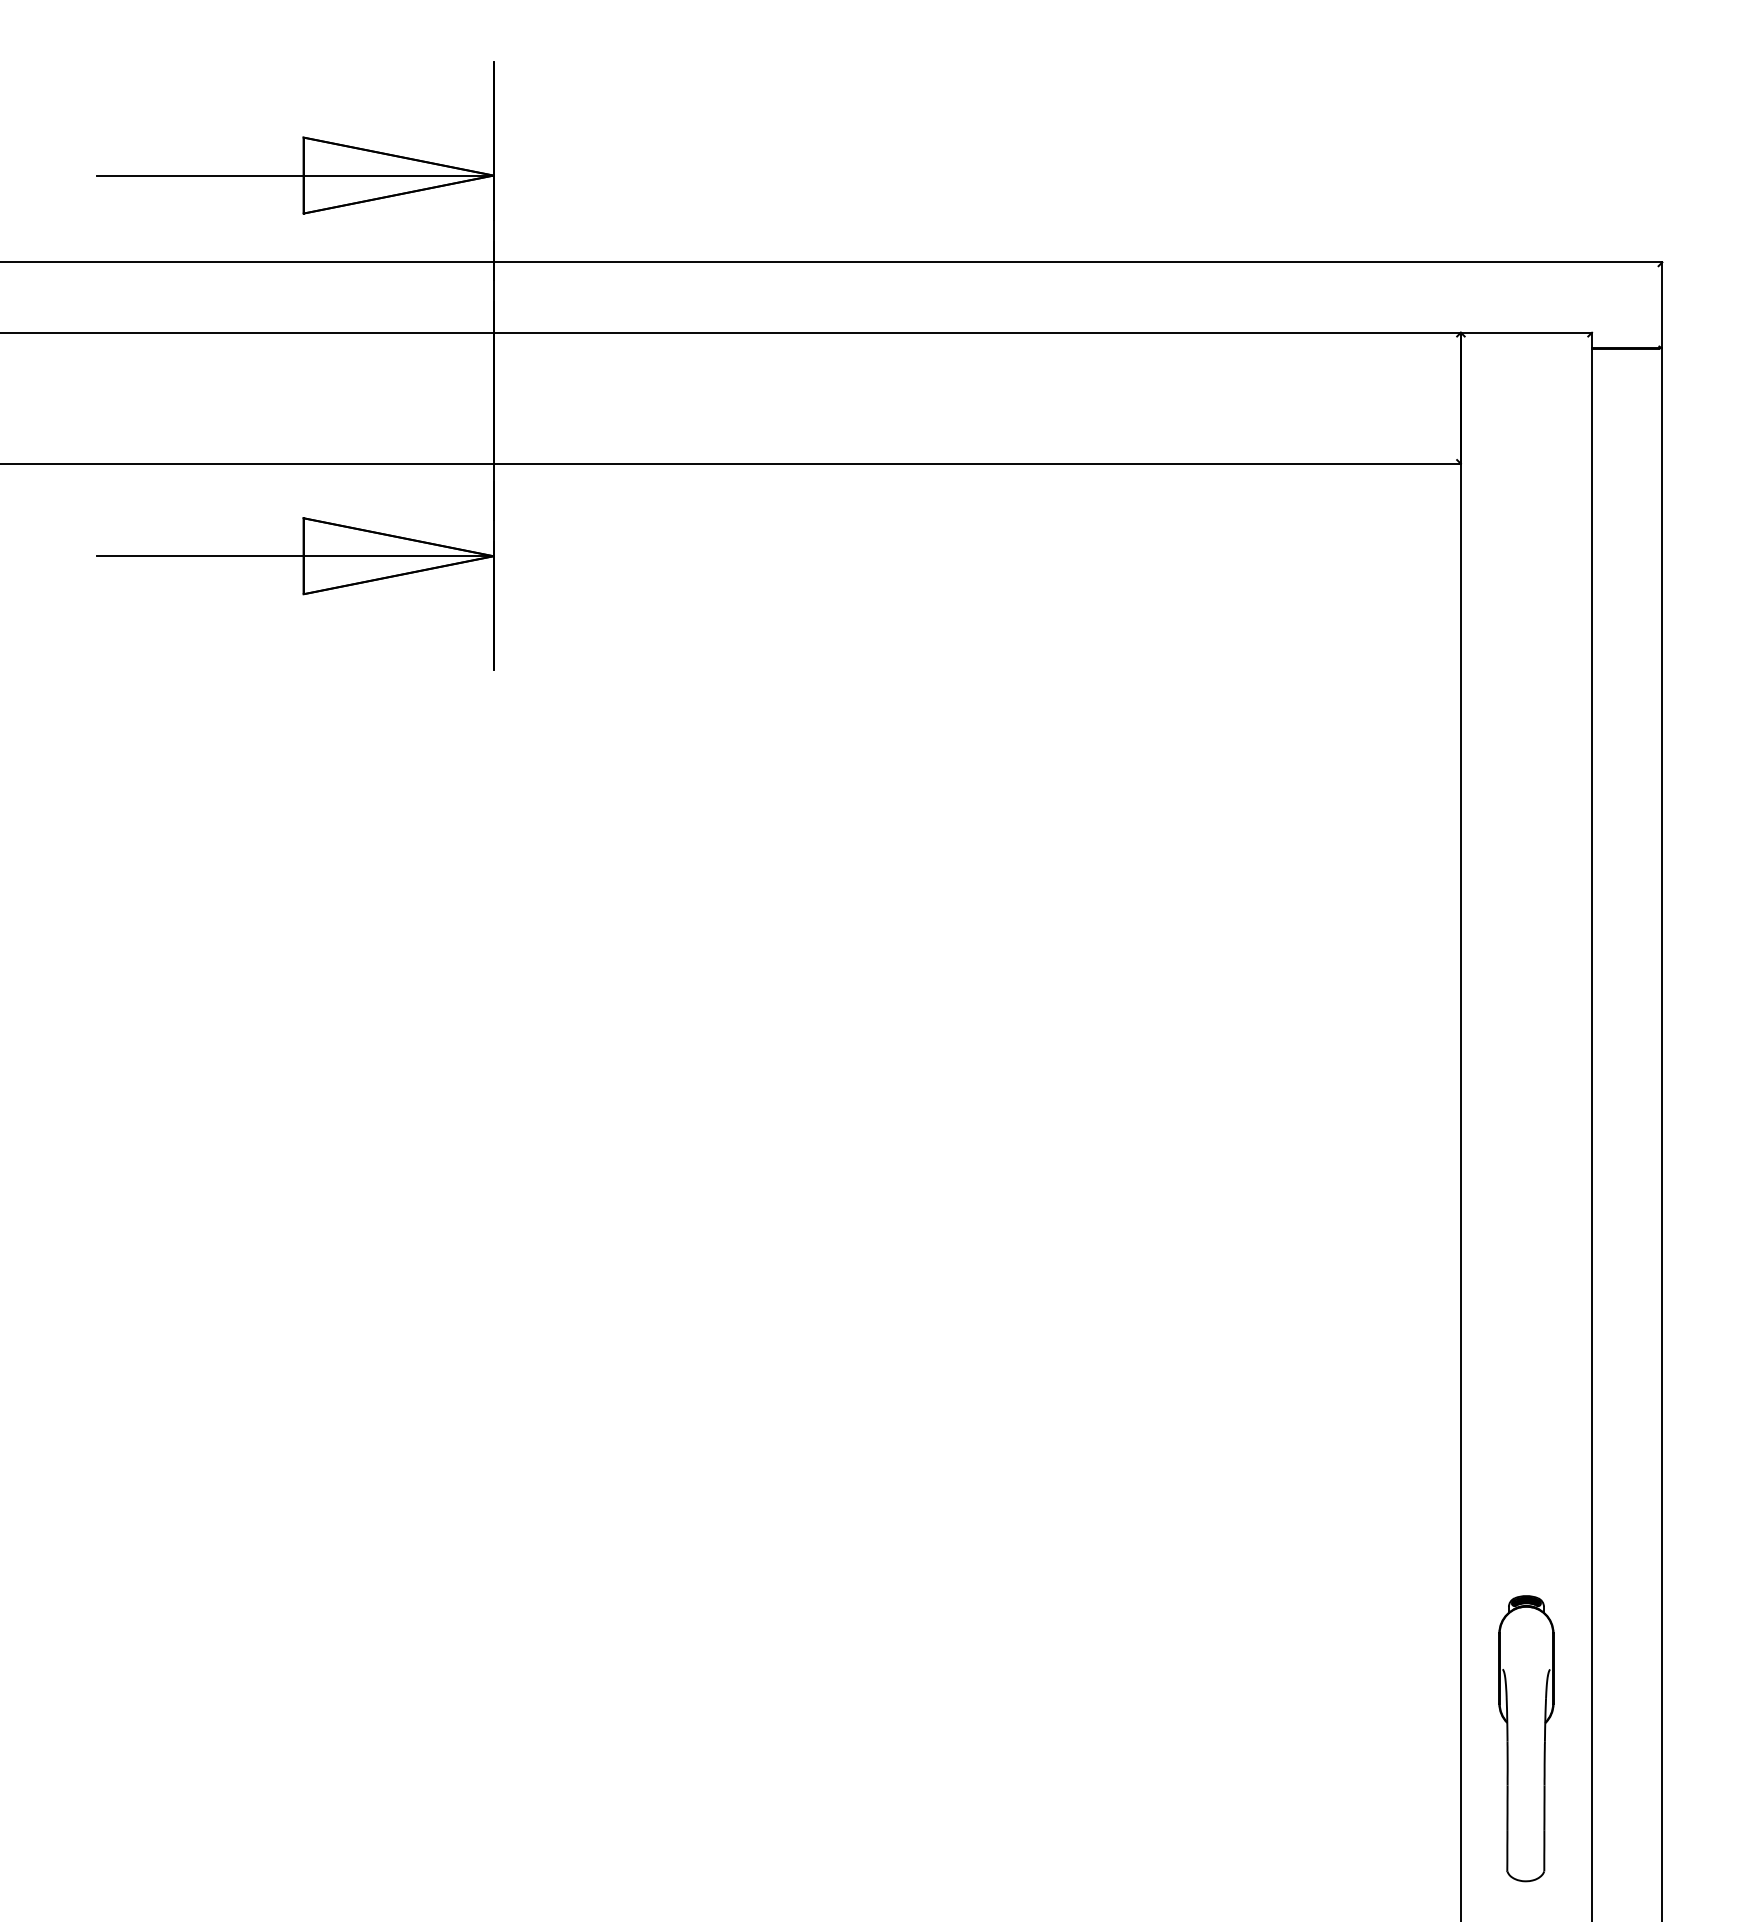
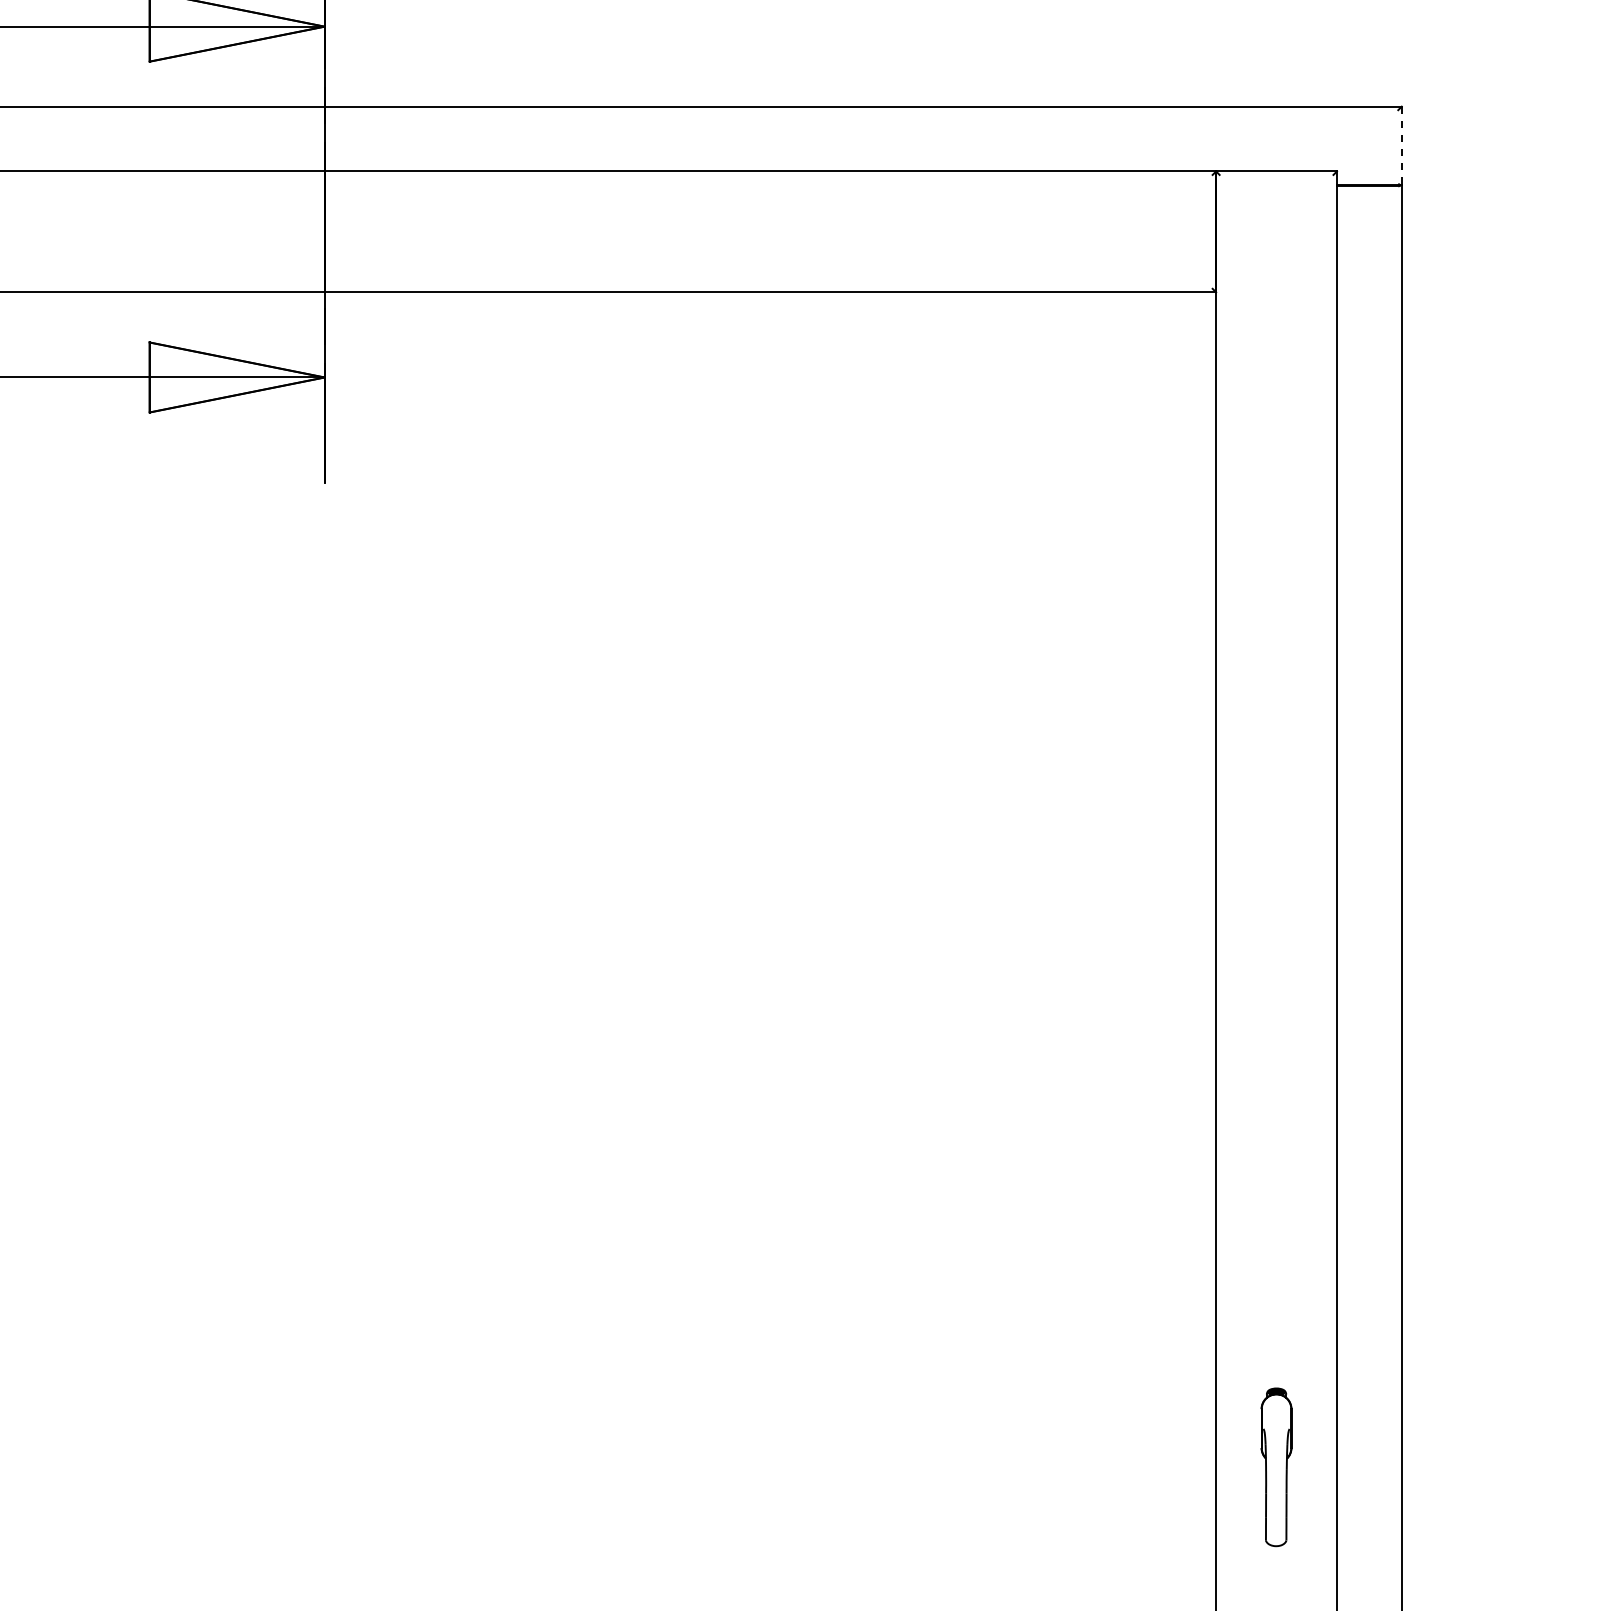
line: (1662, 305) -> (1401, 146), solid -> dashed
part: (1526, 1738) -> (1276, 1467), size x0.6

